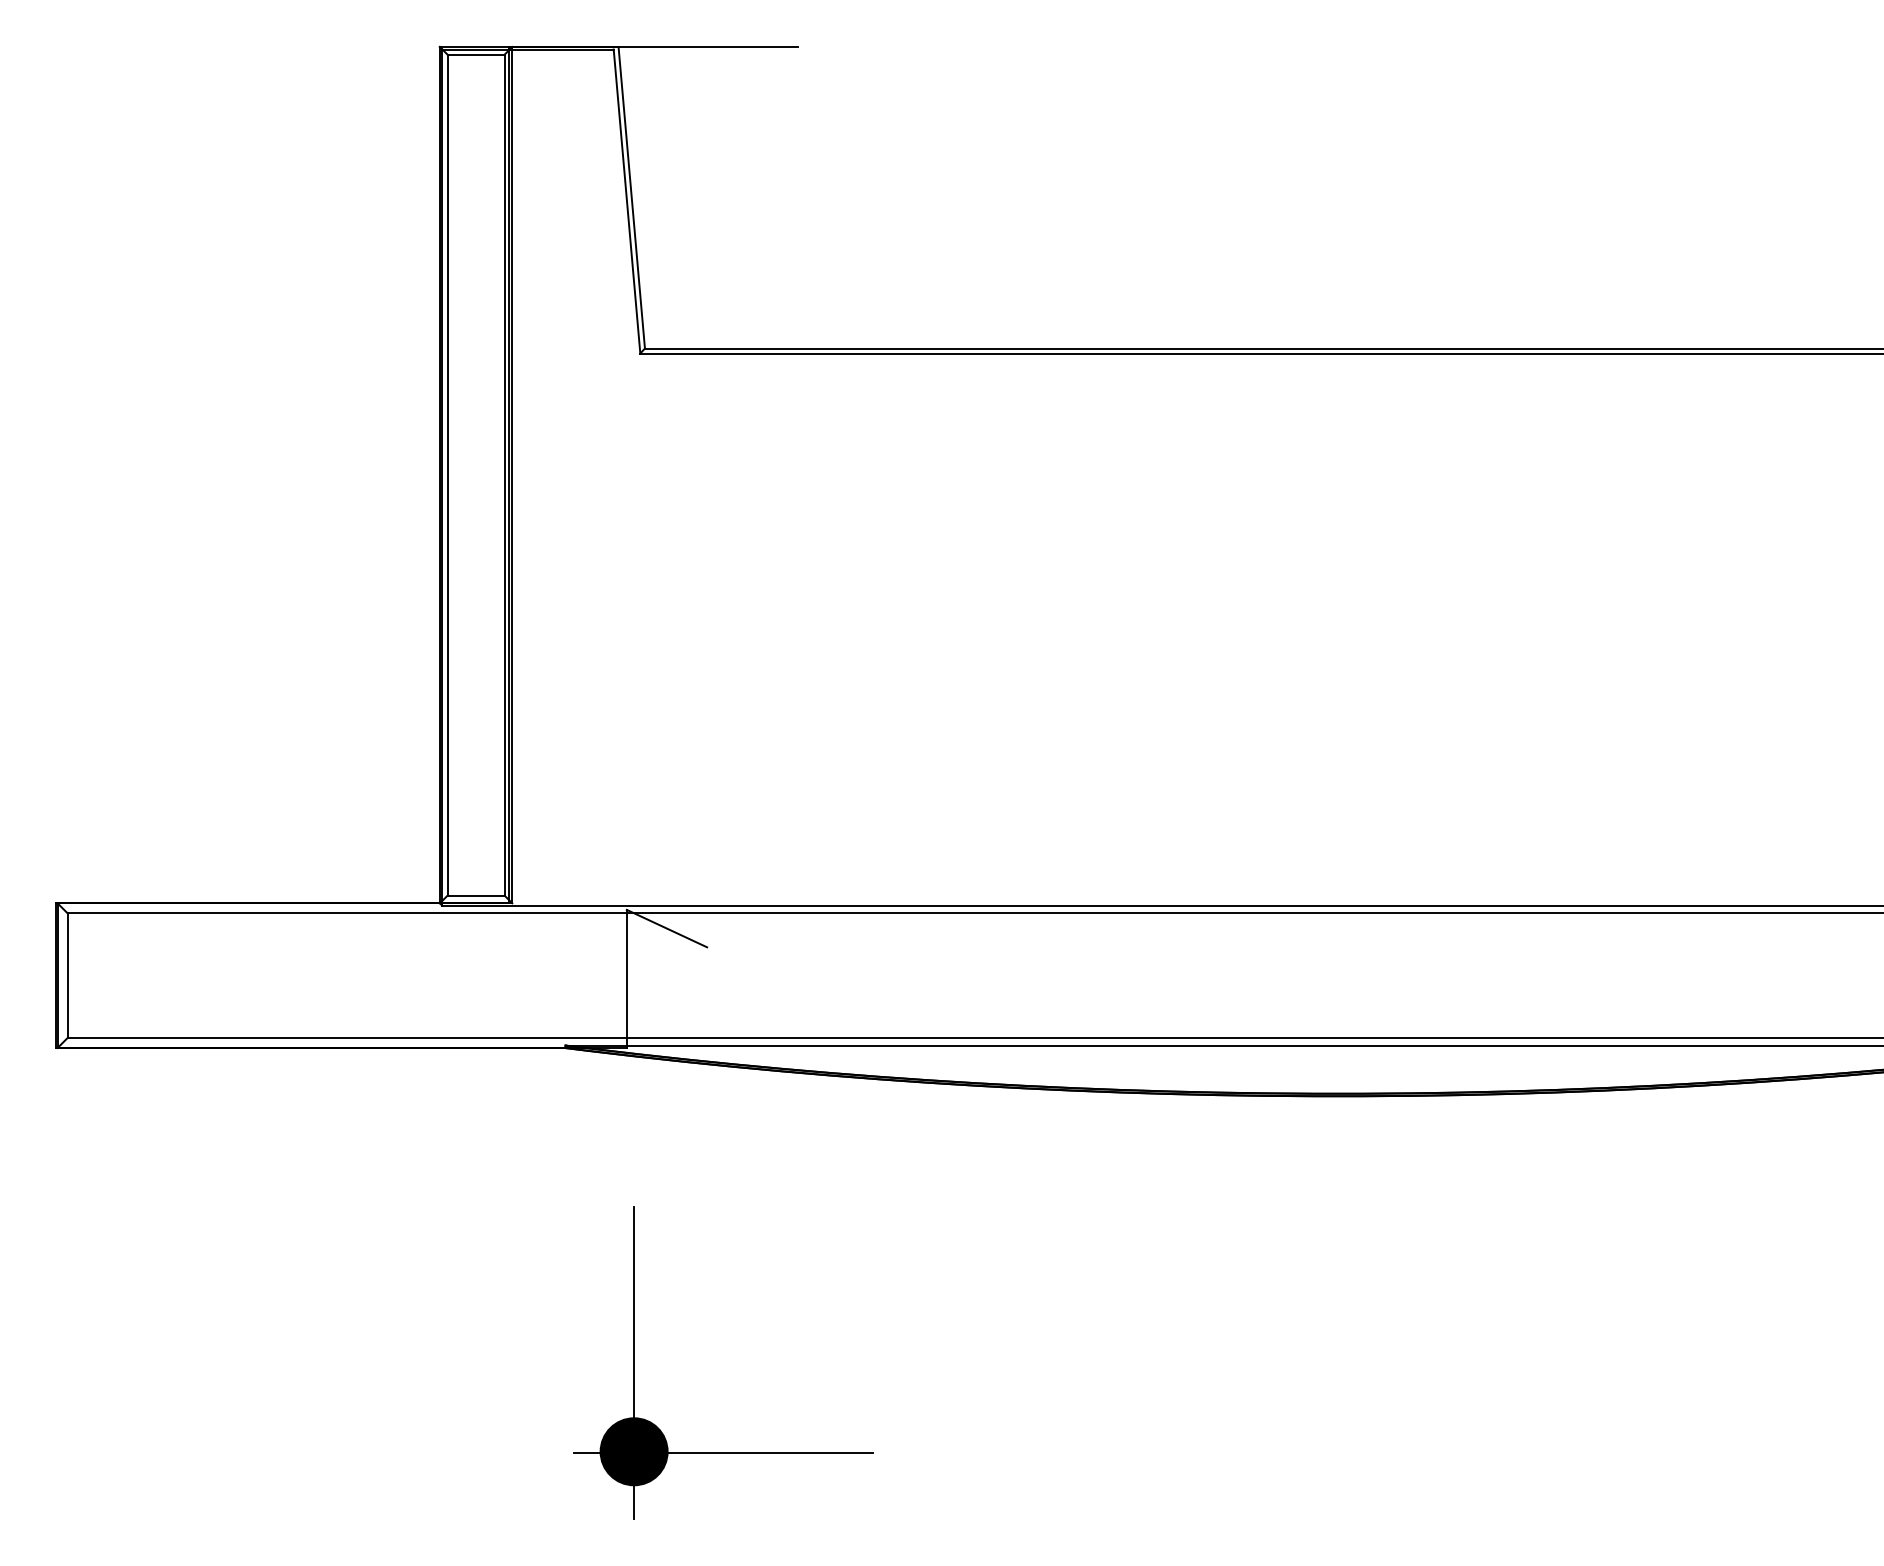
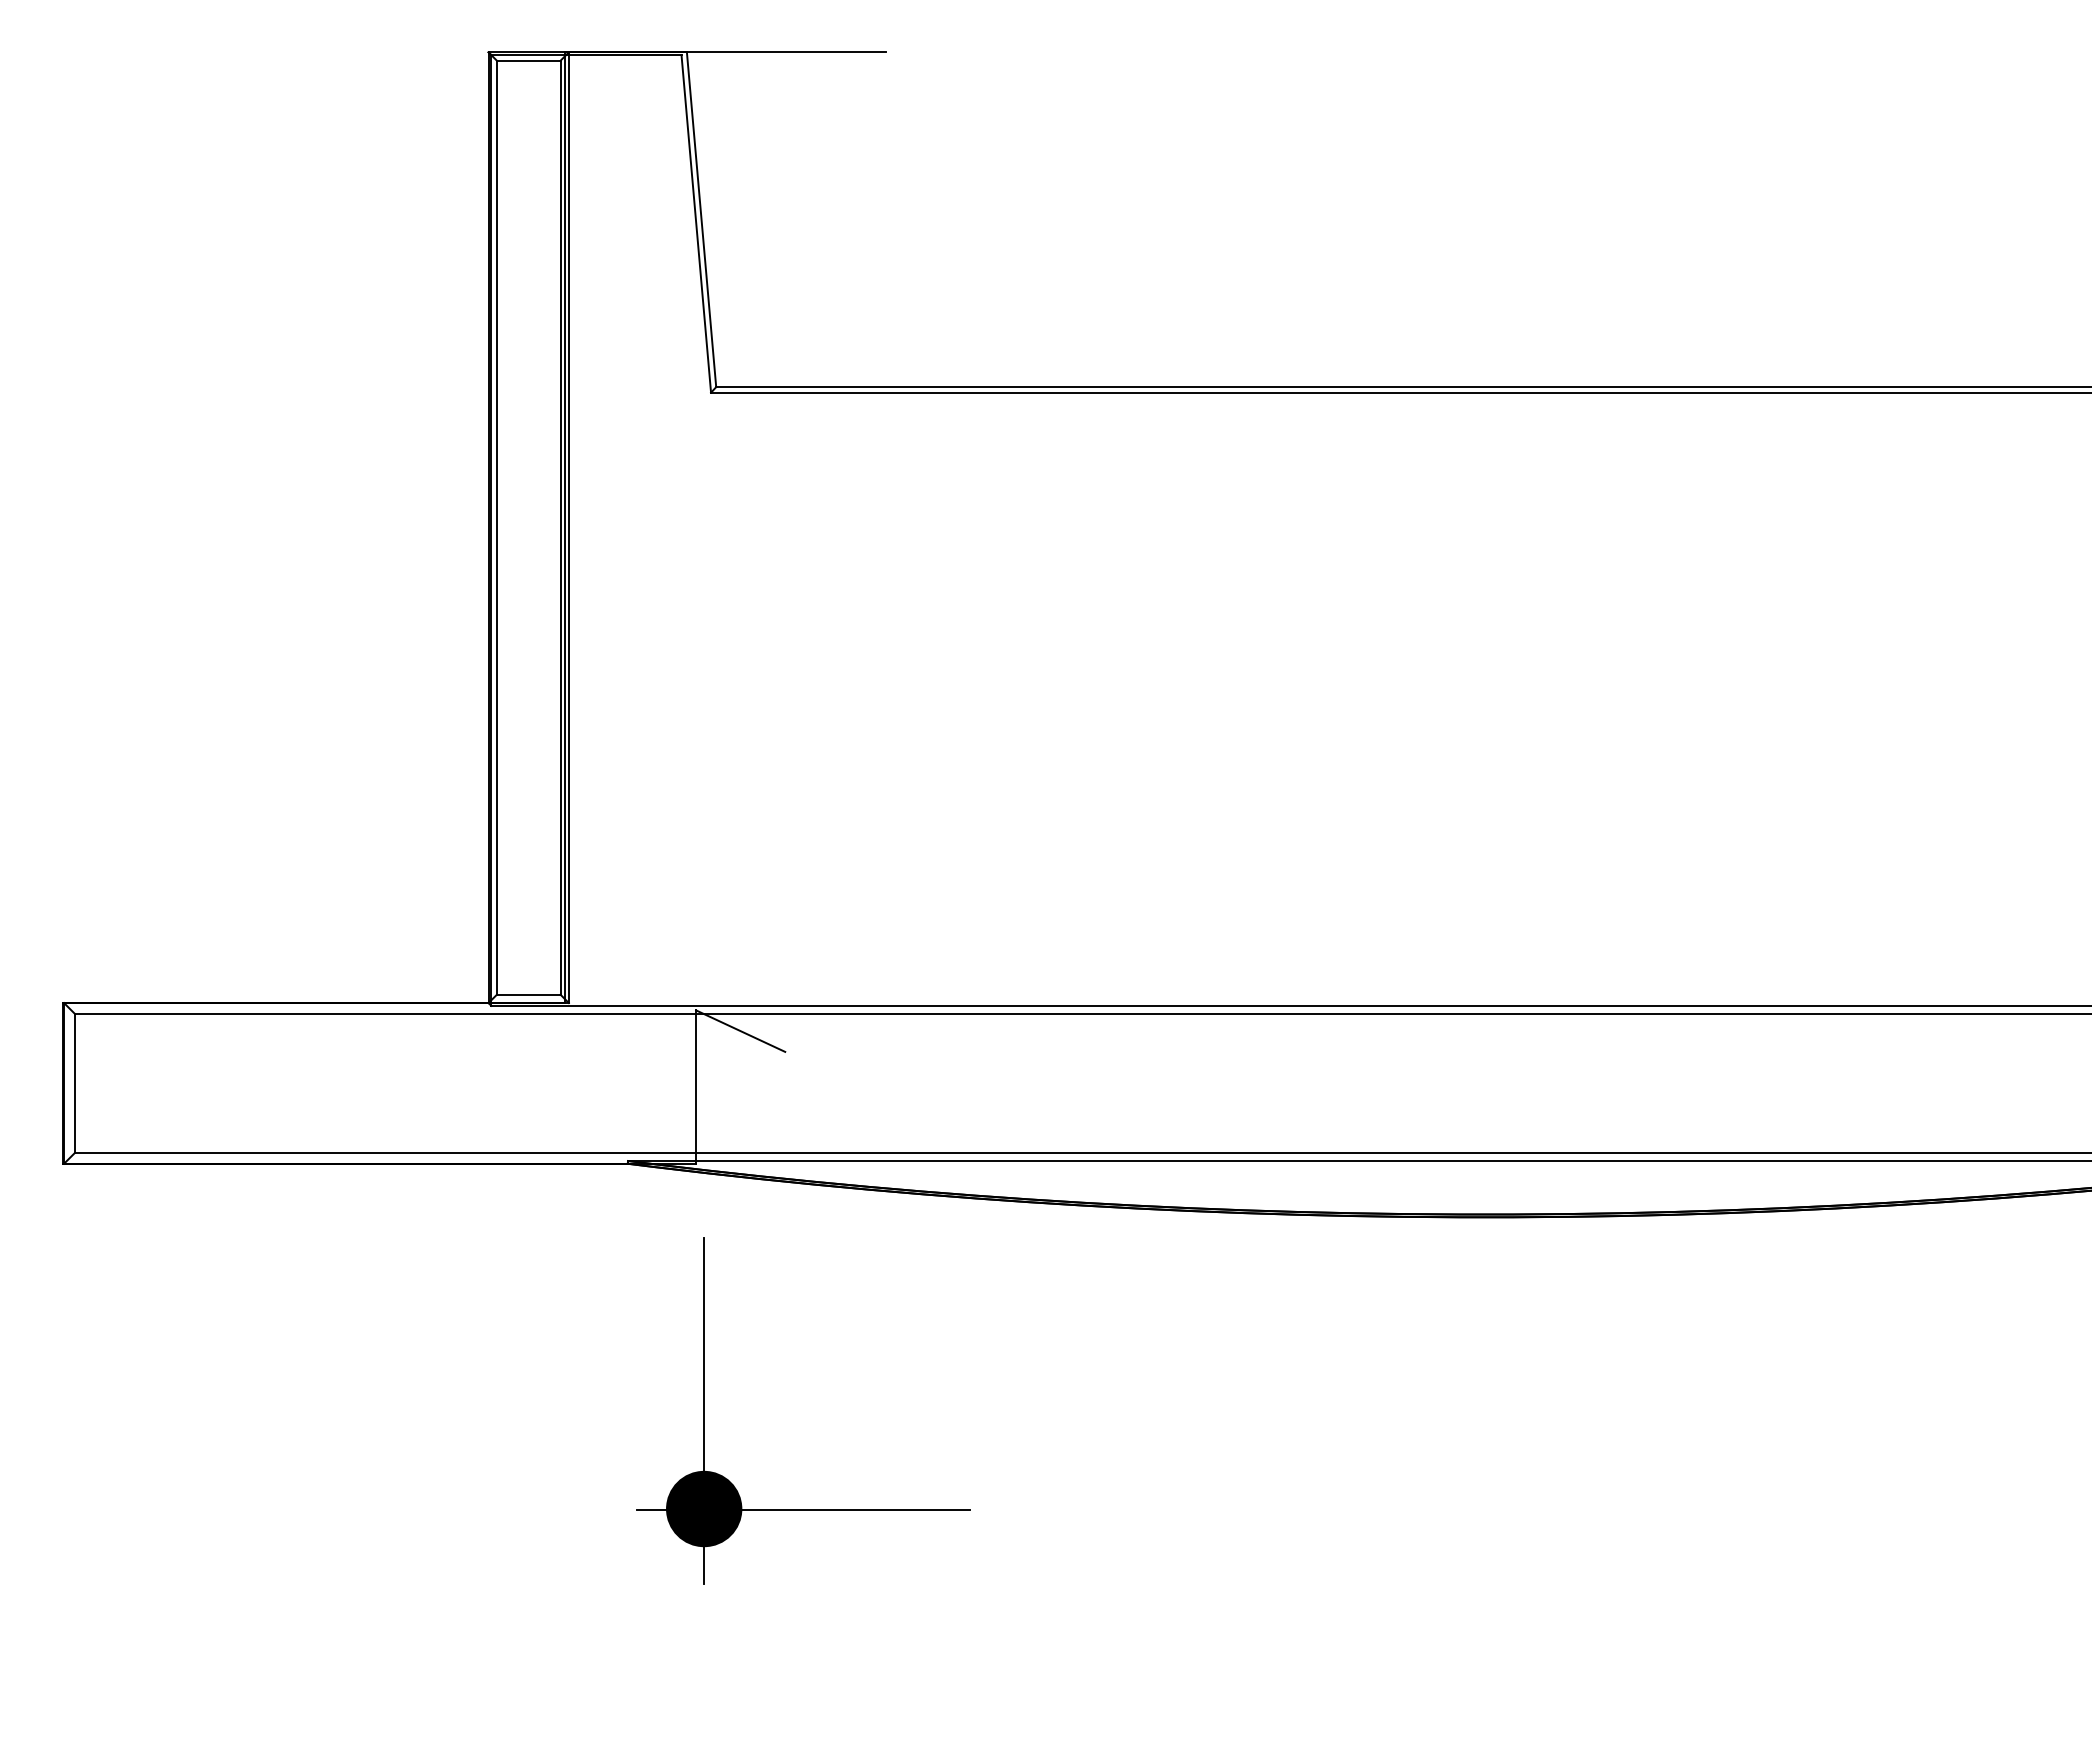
part: (634, 1363) -> (704, 1410), moved

